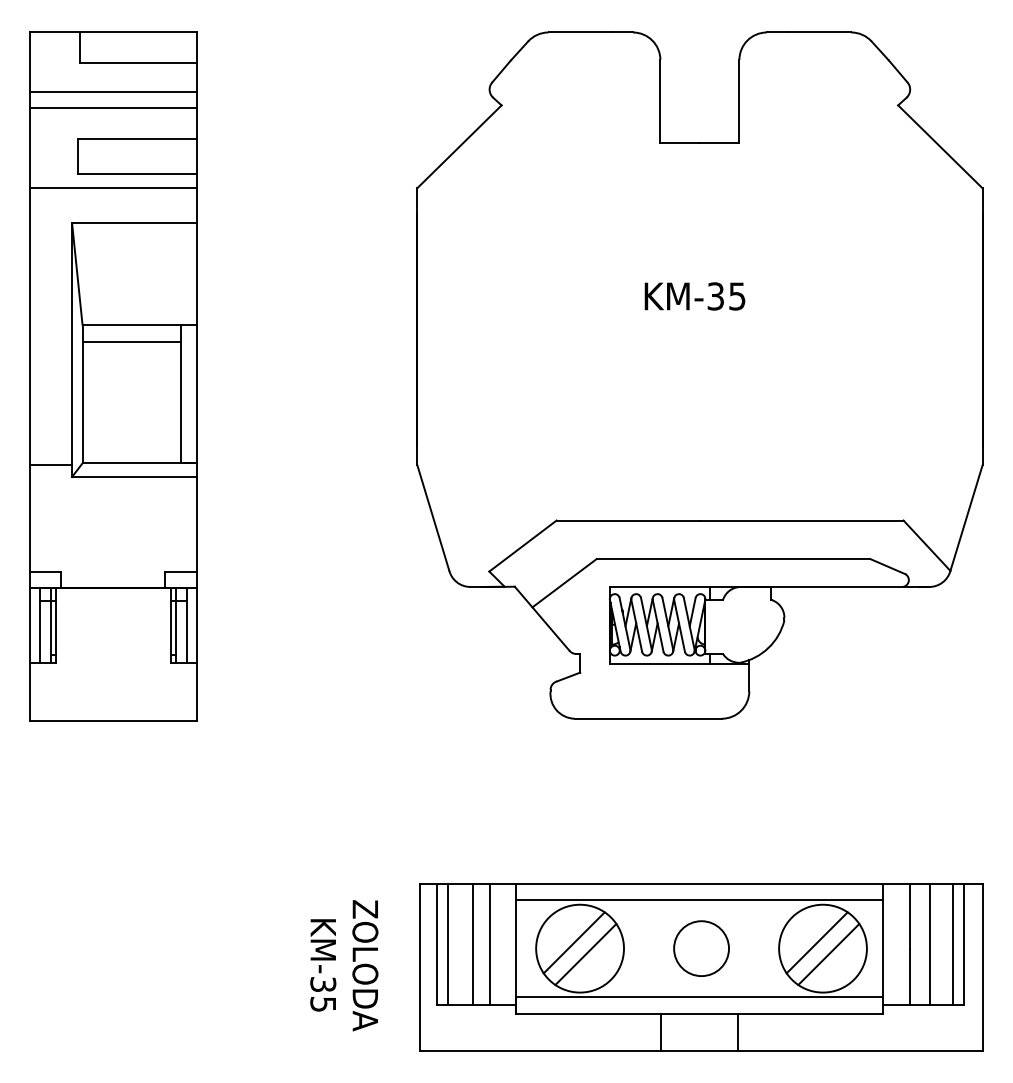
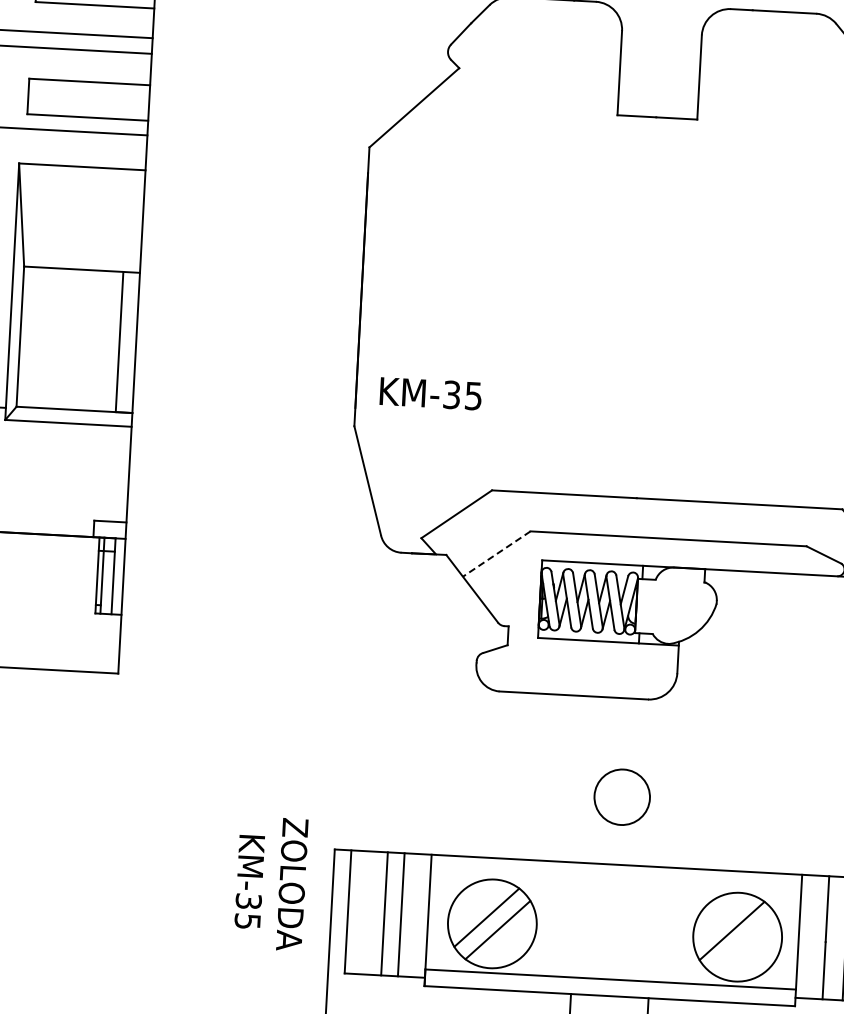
text: (694, 296) -> (430, 393), moved
line: (131, 342) -> (72, 287), removed
line: (564, 583) -> (496, 554), solid -> dashed
line: (699, 900) -> (615, 881), removed
line: (447, 944) -> (358, 912), removed
circle: (701, 948) -> (622, 797), moved
line: (828, 954) -> (742, 943), removed
text: (344, 965) -> (271, 883), moved

